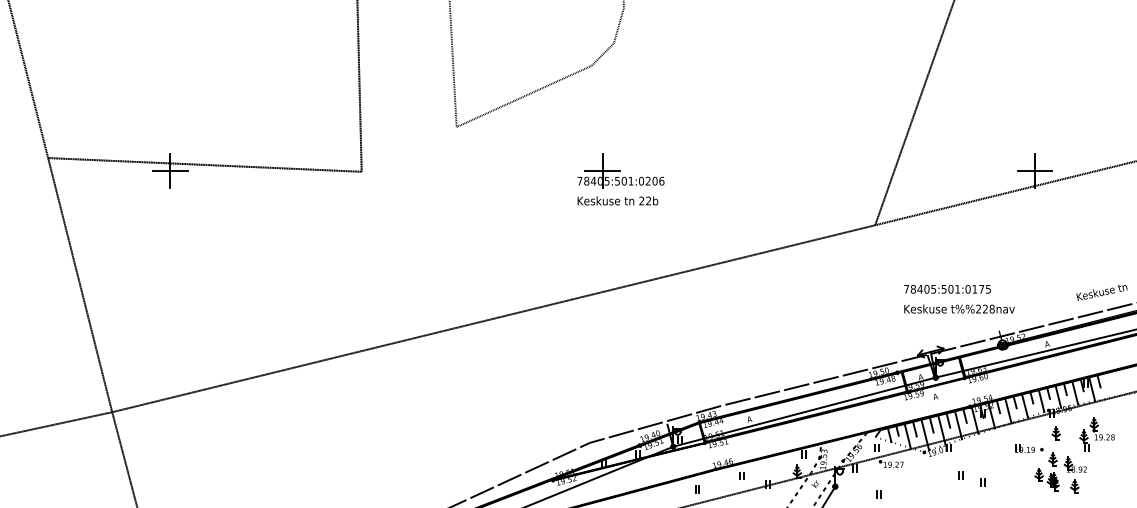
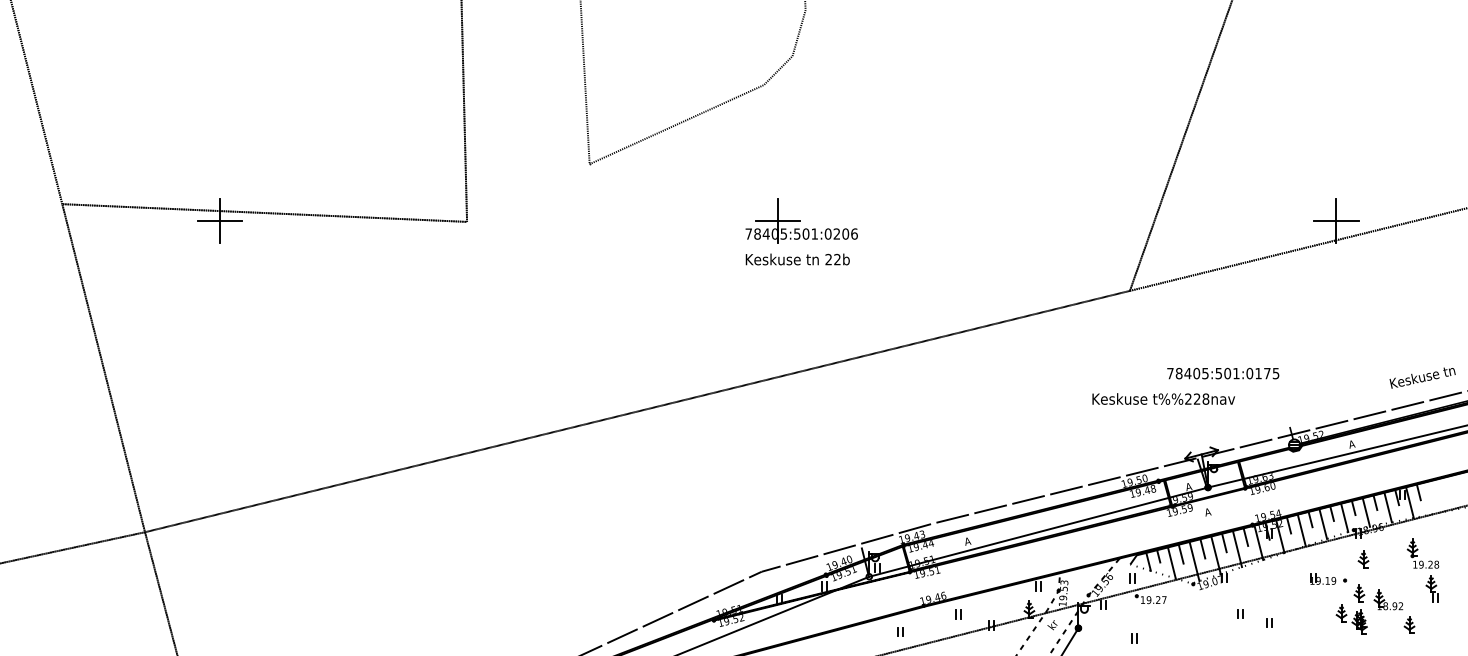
text: (959, 308) -> (1163, 398), moved
part: (1084, 440) -> (1431, 588), moved
part: (1074, 486) -> (1409, 624), moved

